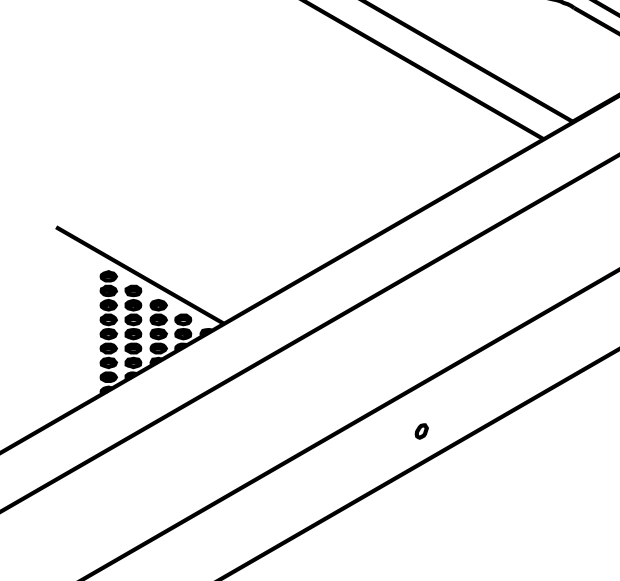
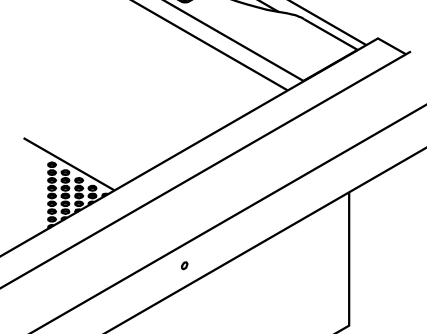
part: (421, 430) -> (184, 265), moved

